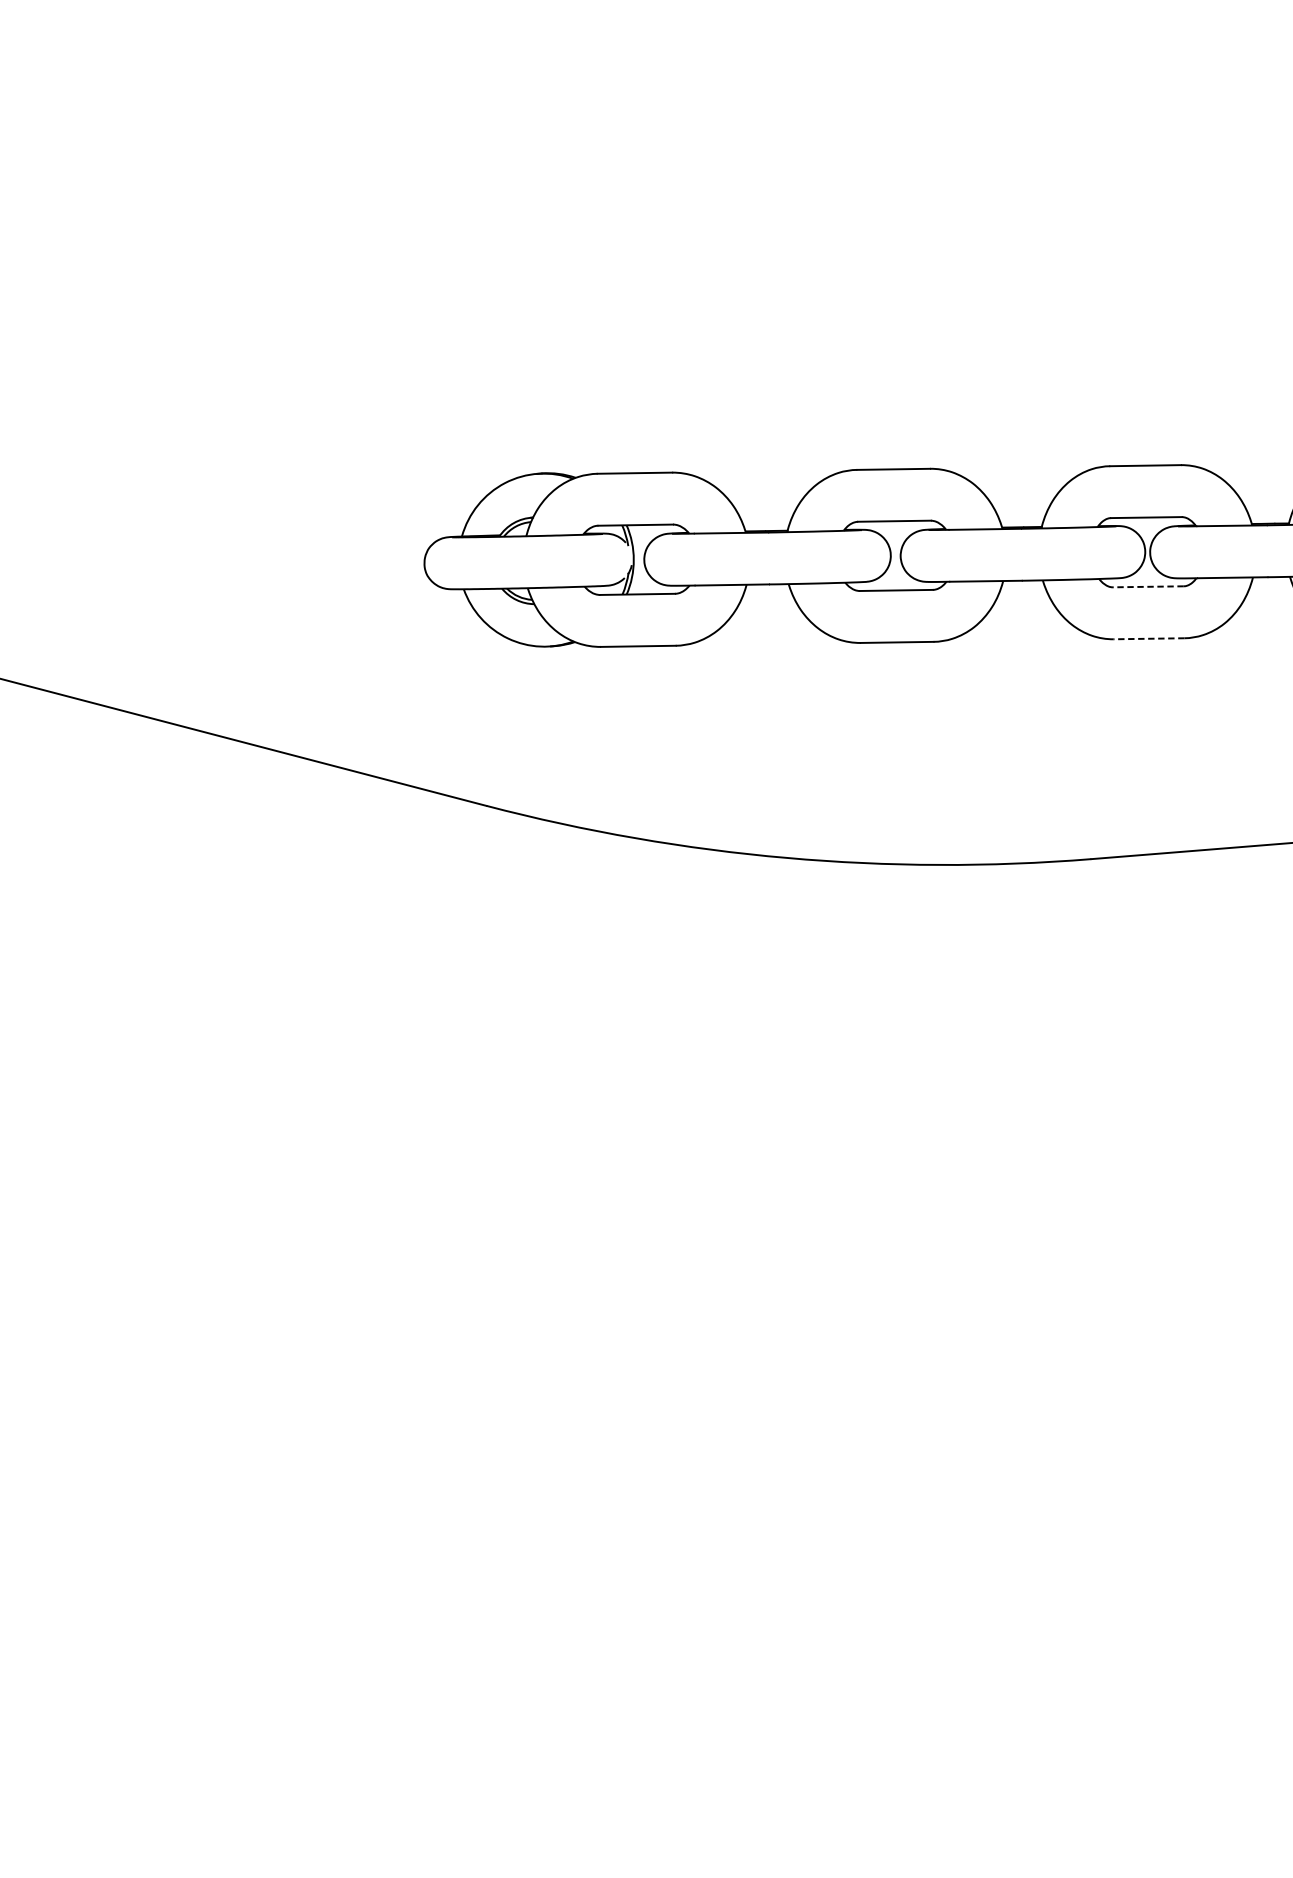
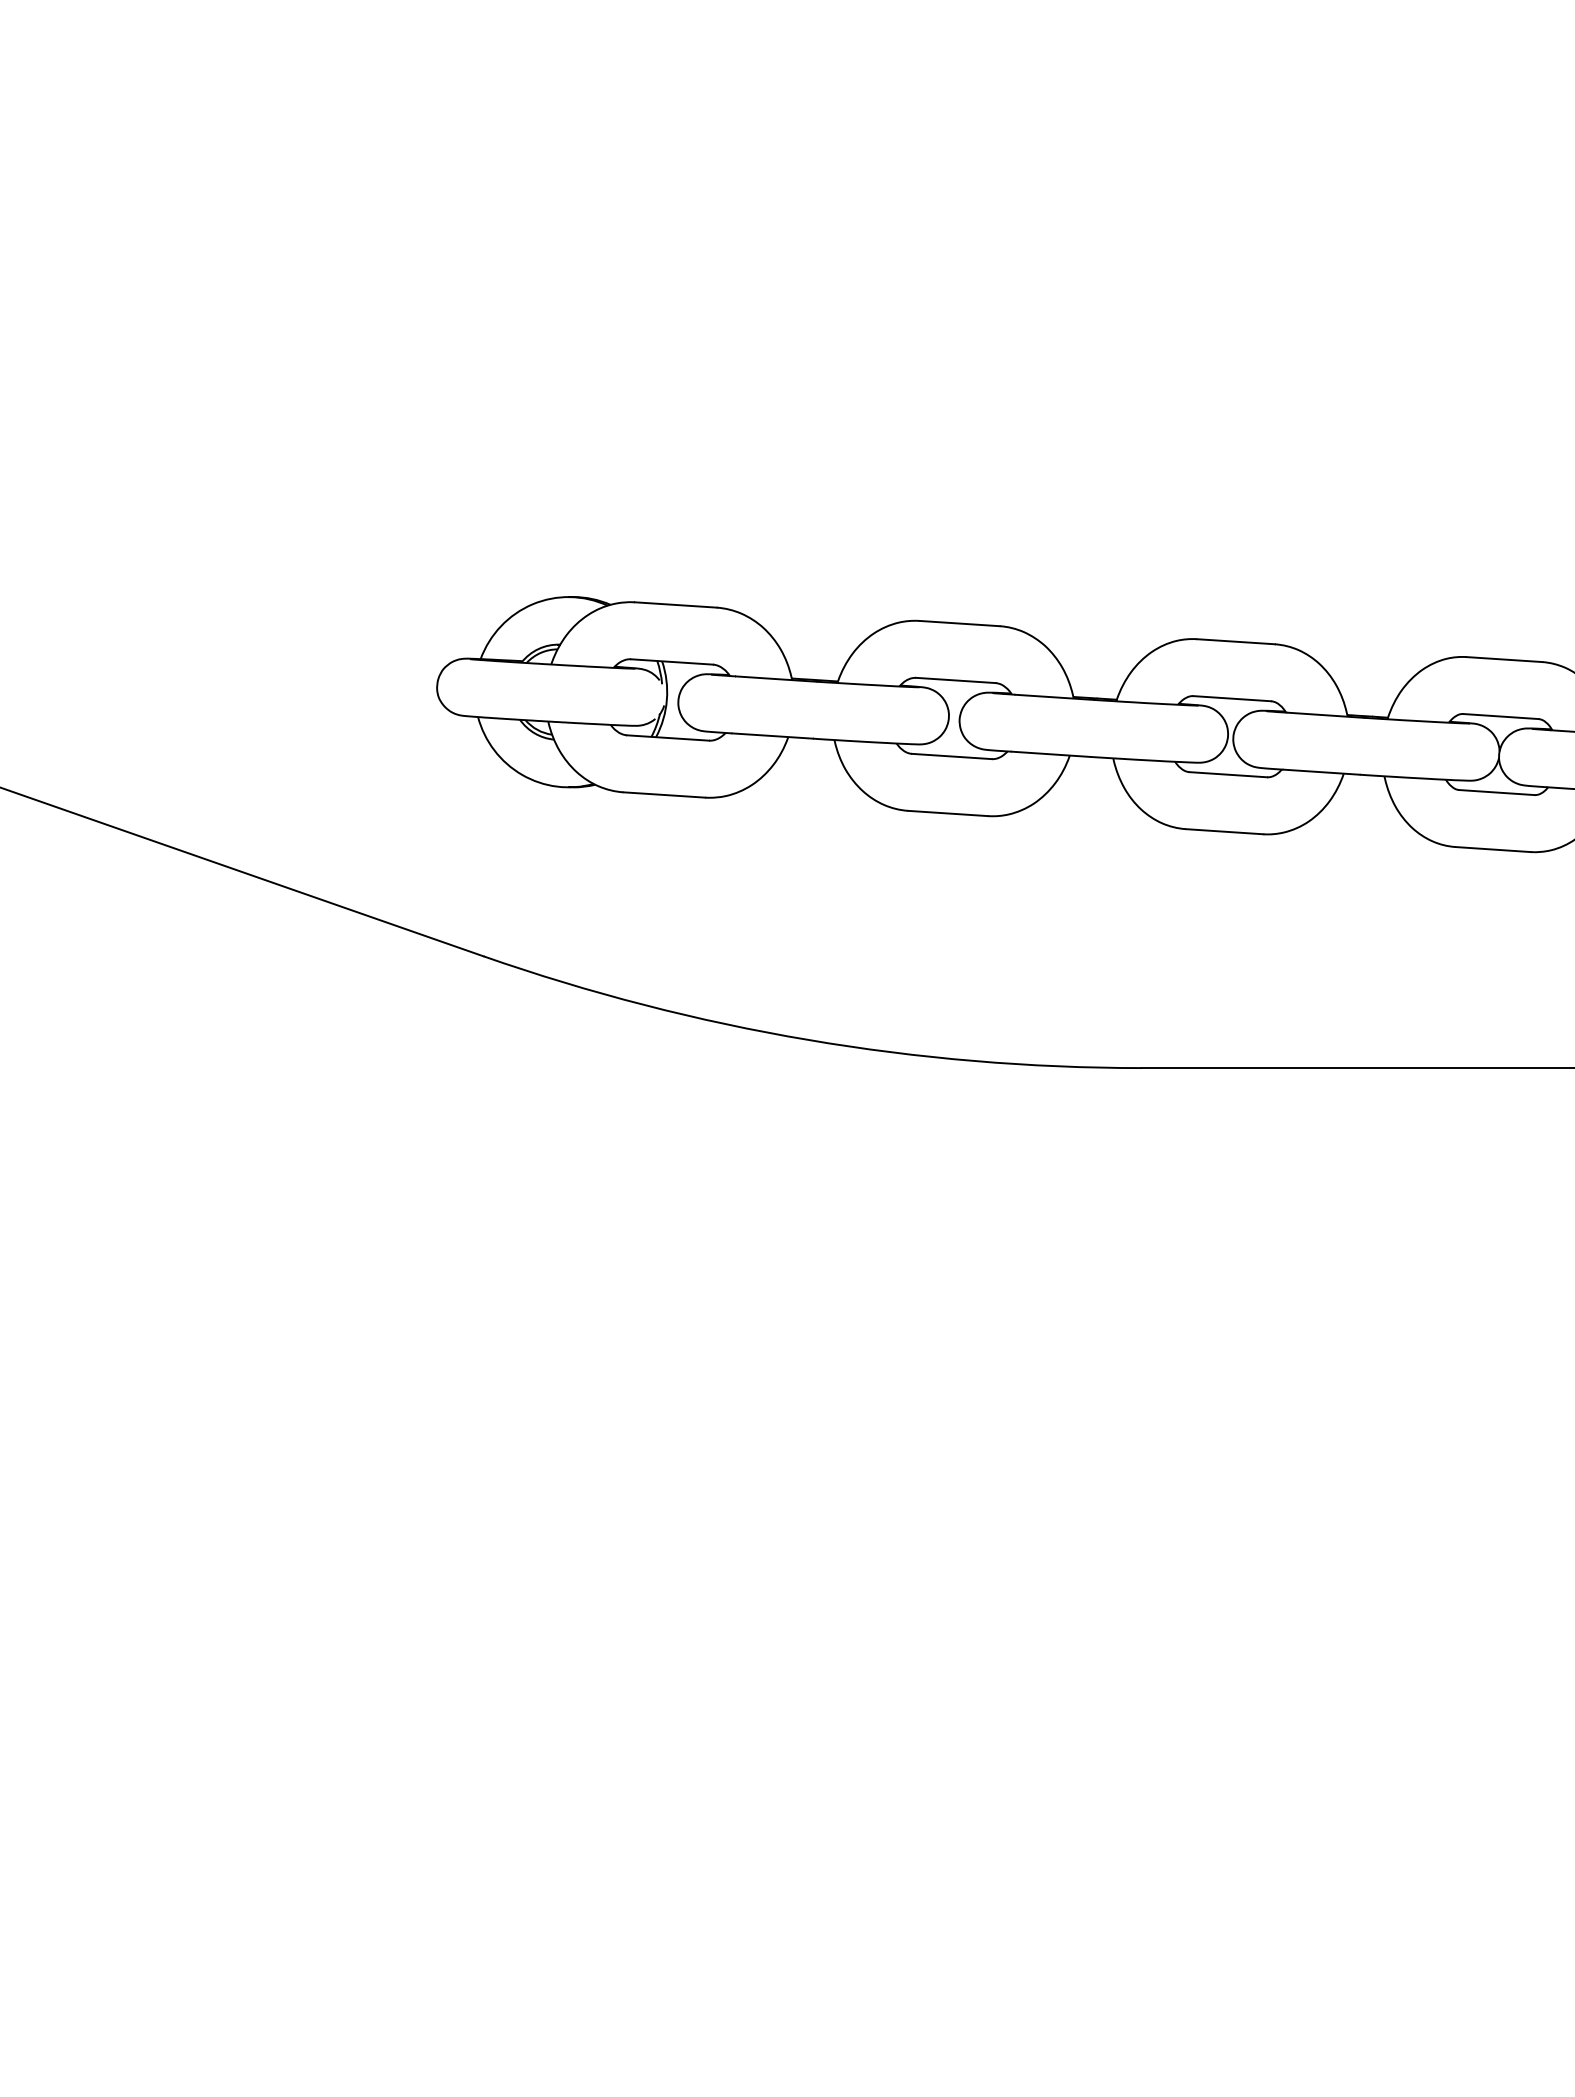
line: (1148, 586) -> (1228, 774), dashed -> solid
line: (1149, 638) -> (1224, 831), dashed -> solid

